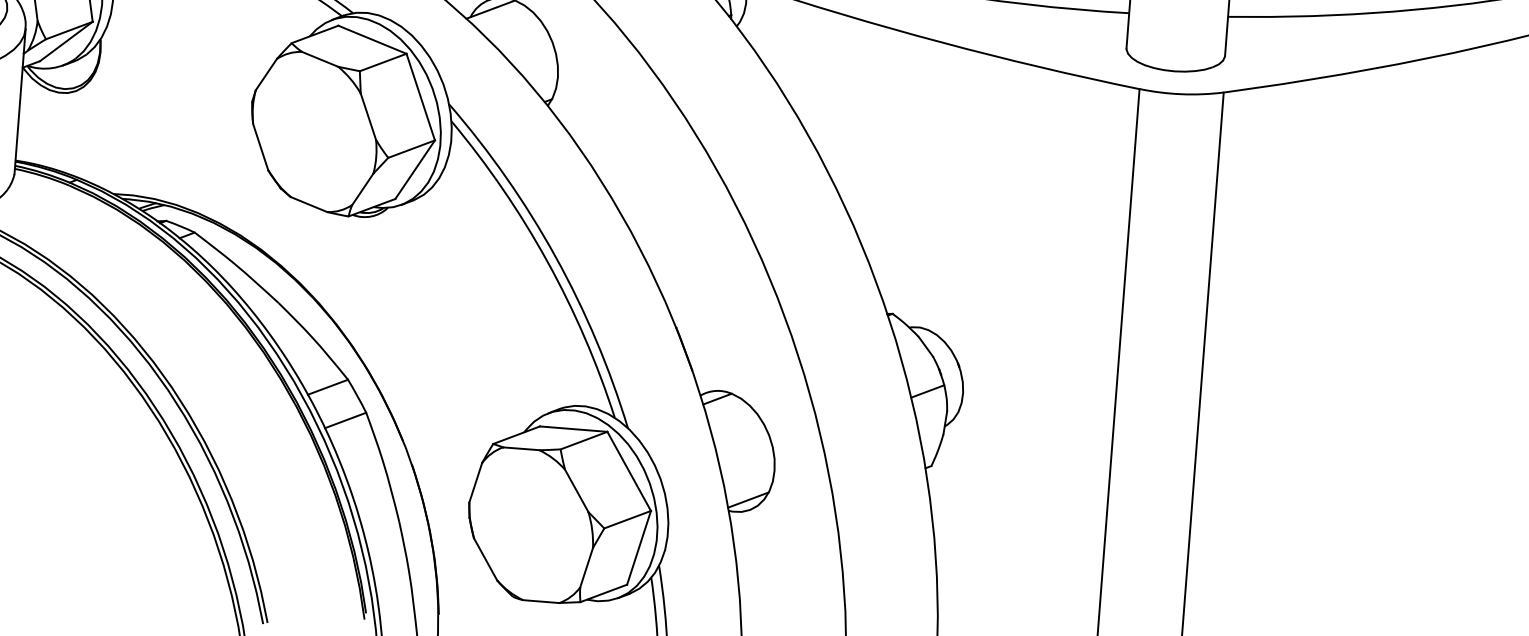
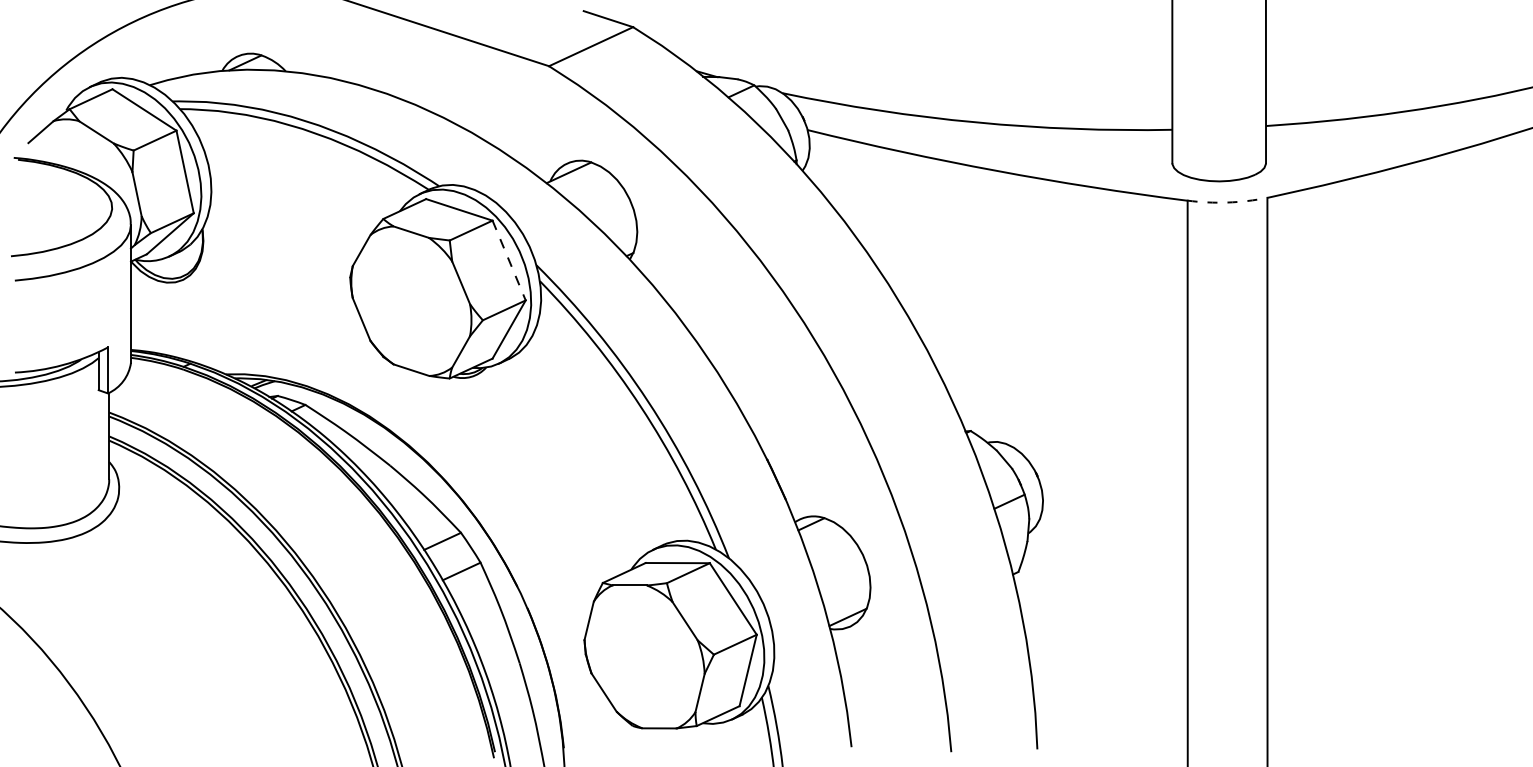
arc: (1181, 94) -> (1227, 202), solid -> dashed
line: (421, 98) -> (509, 261), solid -> dashed

